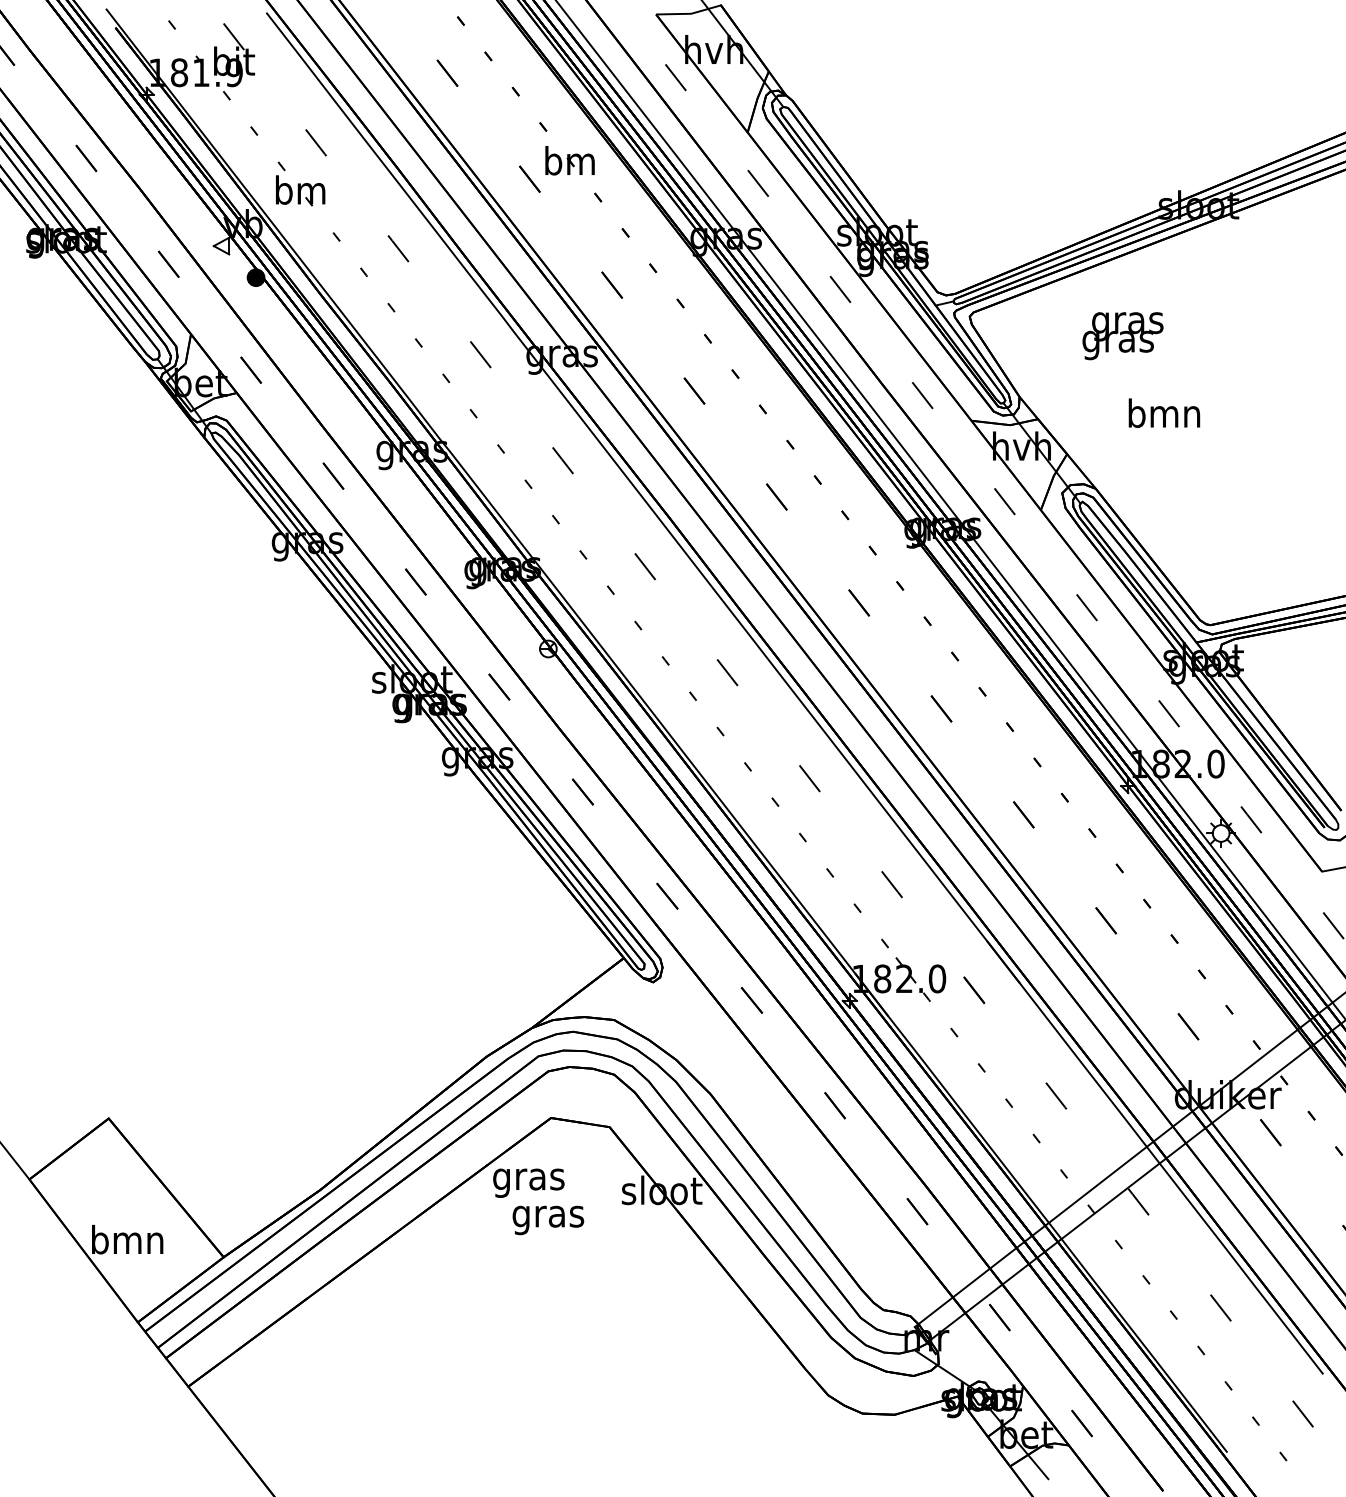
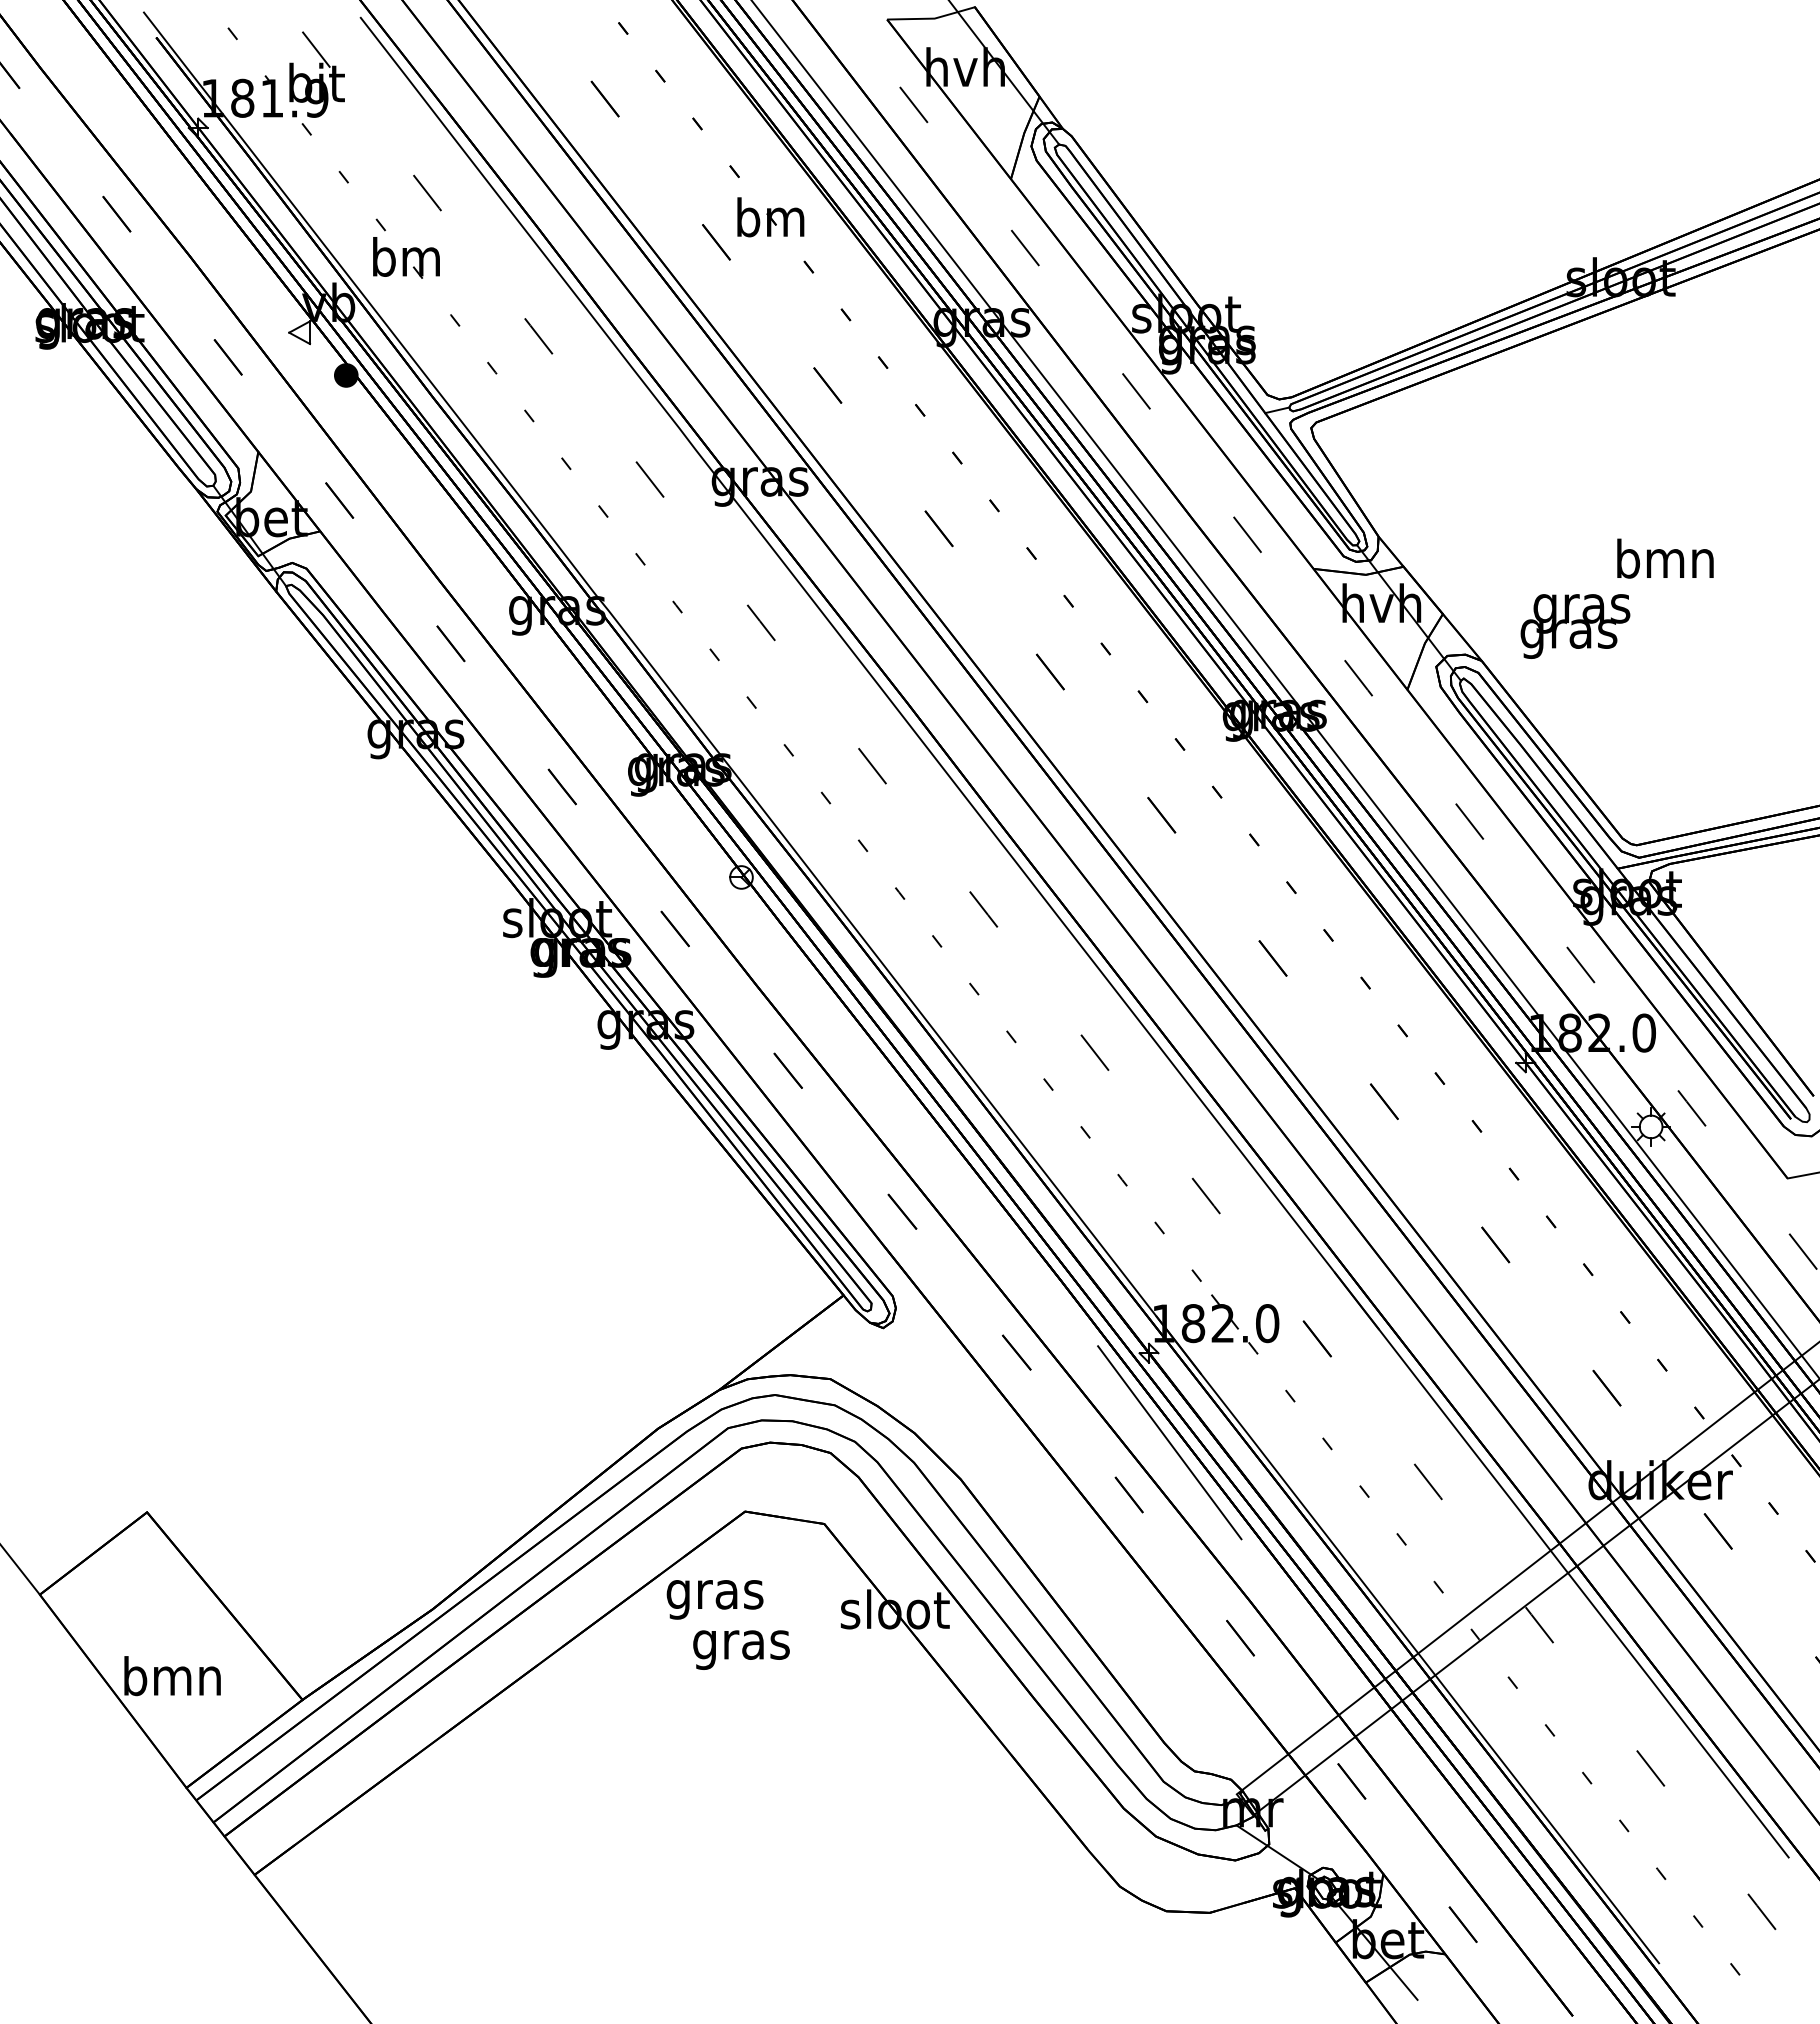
text: (1123, 336) -> (1575, 626), moved
text: (1164, 413) -> (1665, 558), moved
line: (864, 1066) -> (1169, 1442), added

